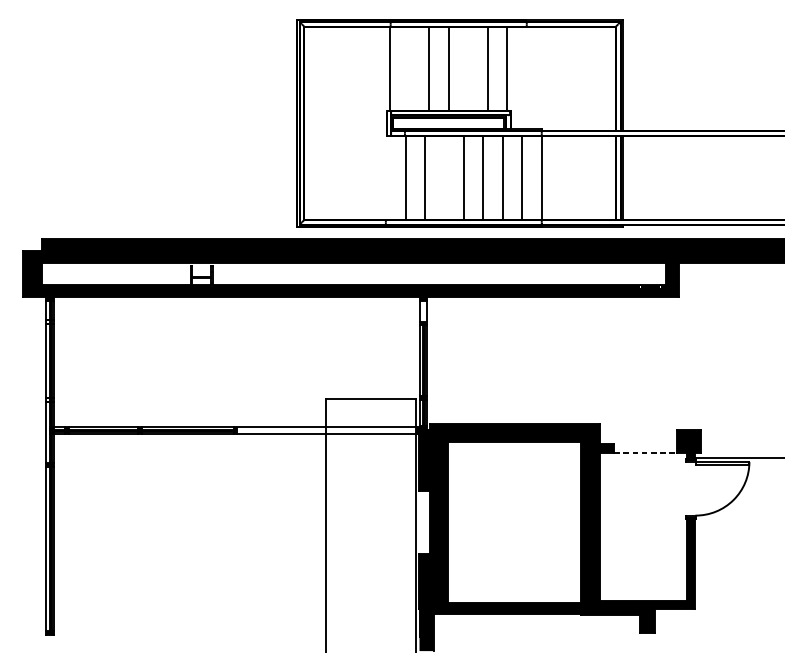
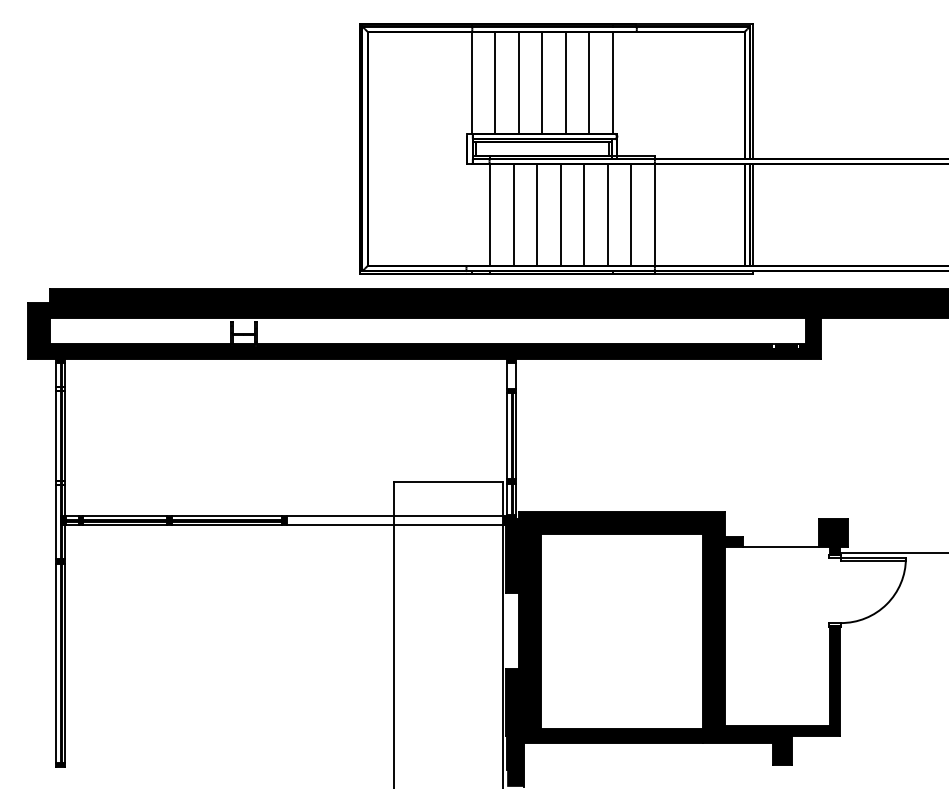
line: (409, 68) -> (495, 82), added
line: (467, 68) -> (565, 82), added
line: (444, 177) -> (537, 214), added
line: (645, 453) -> (780, 547), dashed -> solid

